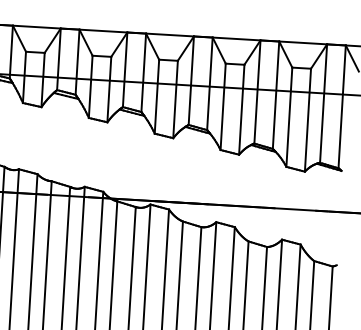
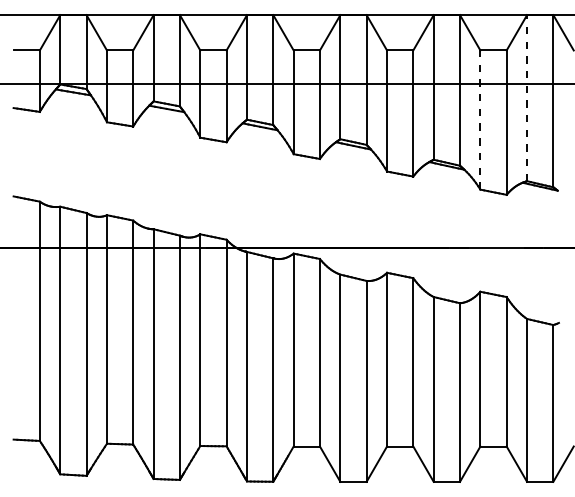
line: (323, 103) -> (527, 97), solid -> dashed
line: (289, 117) -> (480, 120), solid -> dashed

